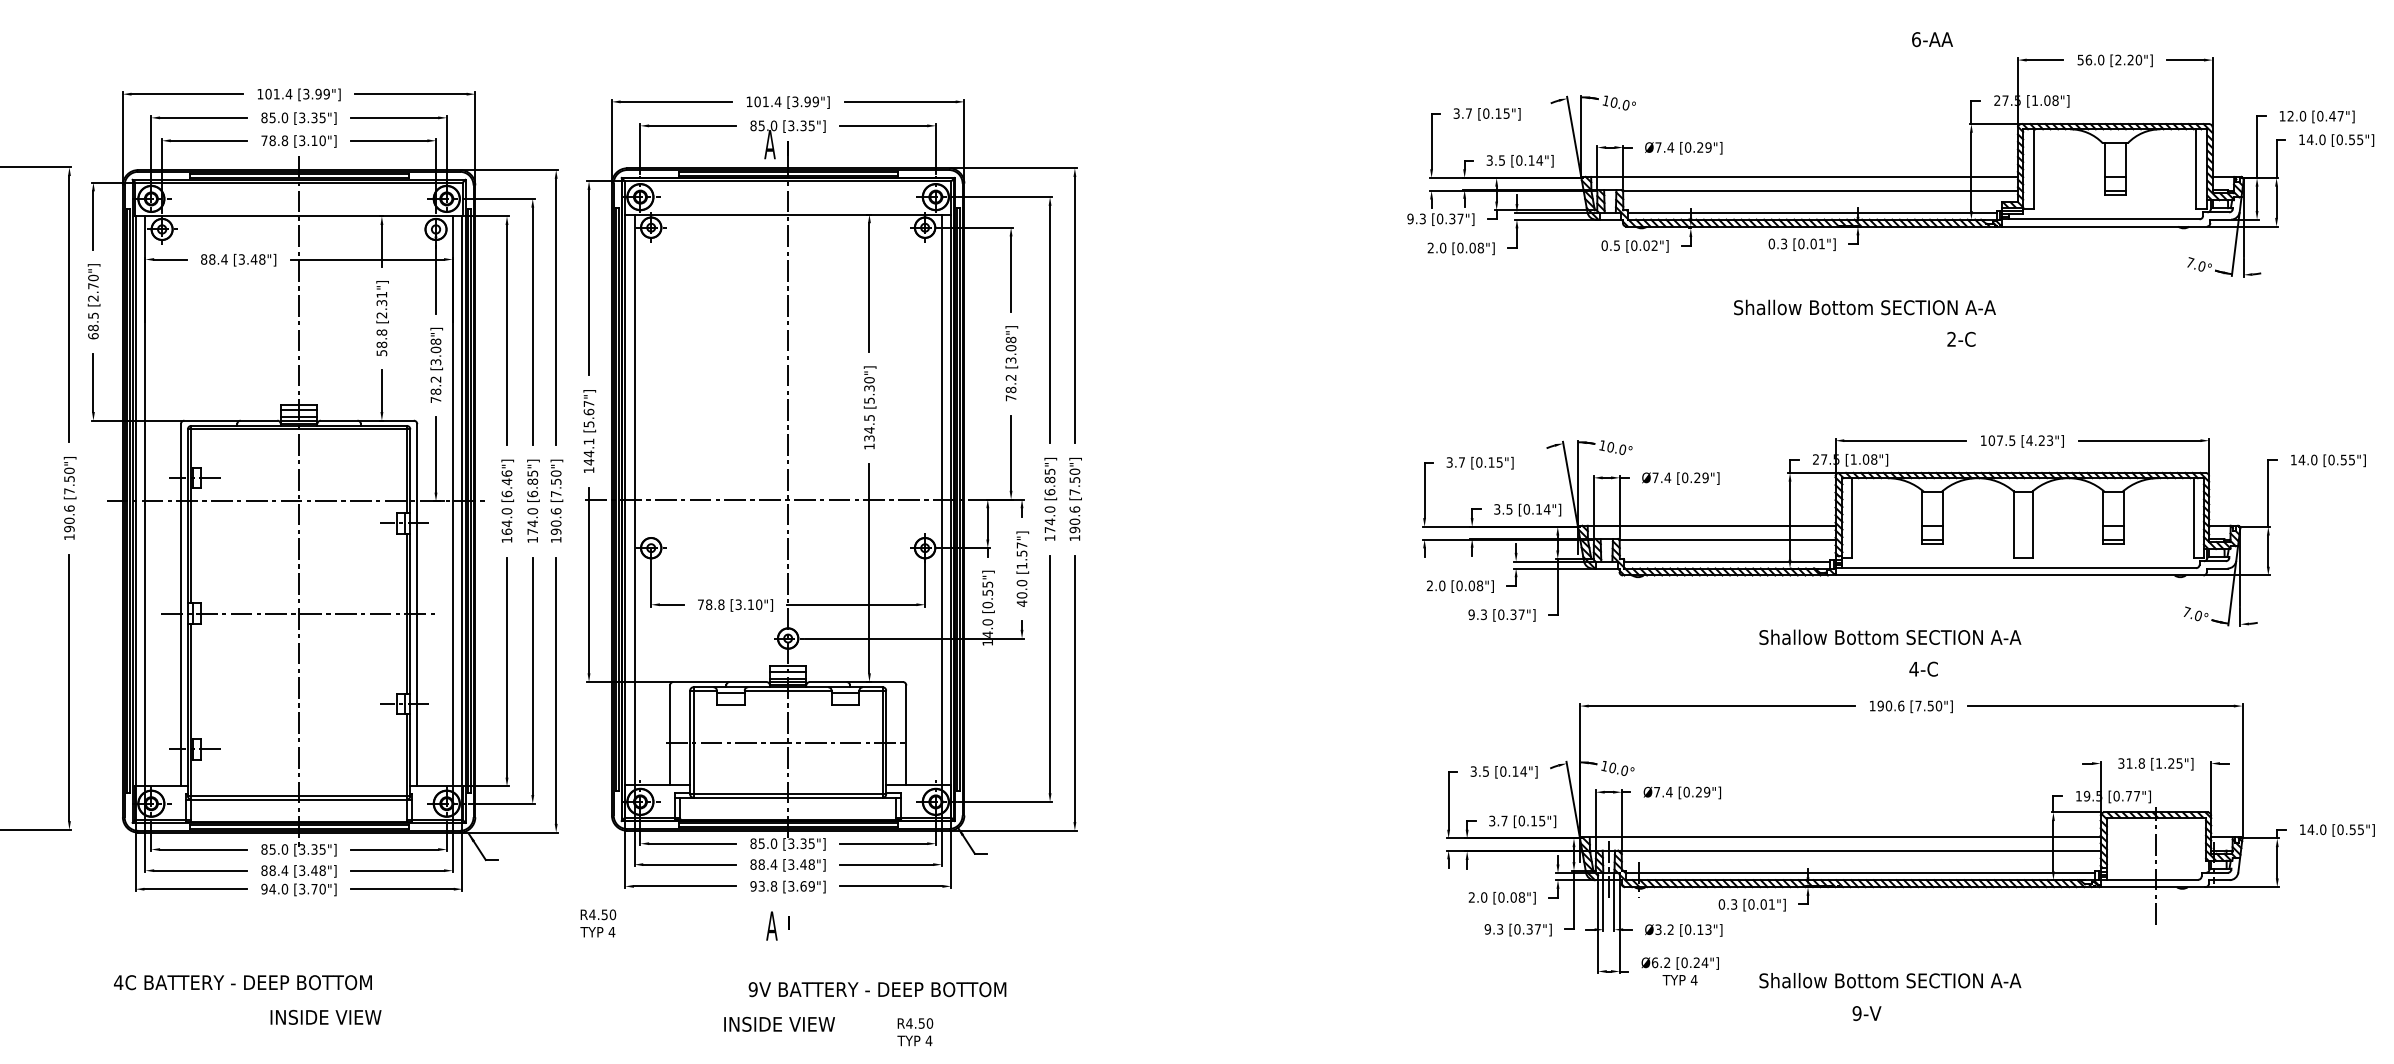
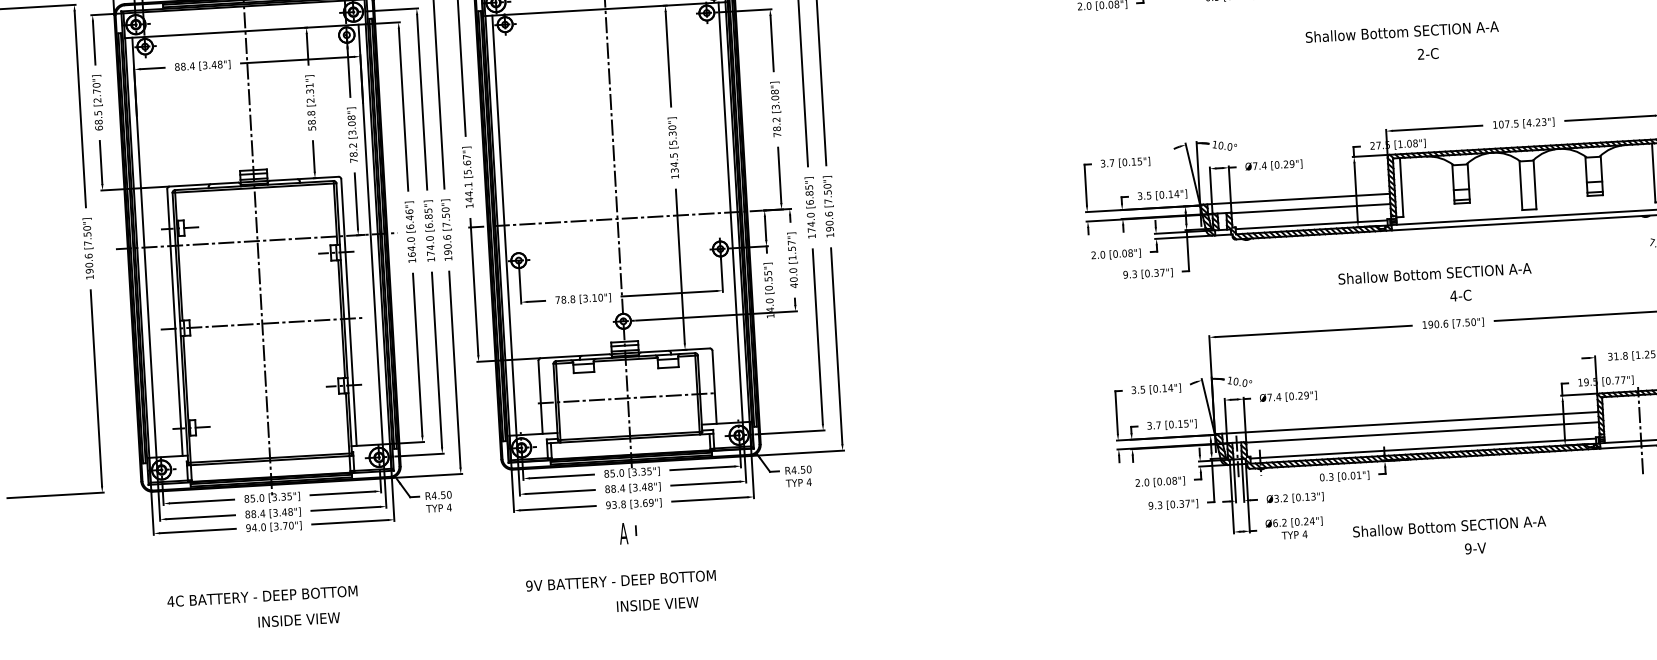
text: (1961, 338) -> (1428, 53), moved
text: (598, 923) -> (439, 501), moved
text: (242, 982) -> (262, 596), moved
text: (877, 989) -> (620, 580), moved
text: (1866, 1013) -> (1475, 548), moved
text: (779, 1023) -> (657, 603), moved
text: (915, 1032) -> (798, 476), moved

